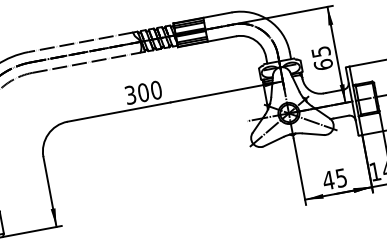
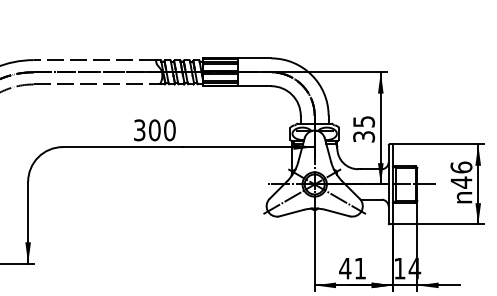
text: (323, 64) -> (364, 136), 65 -> 35
text: (340, 178) -> (359, 268), 45 -> 41

